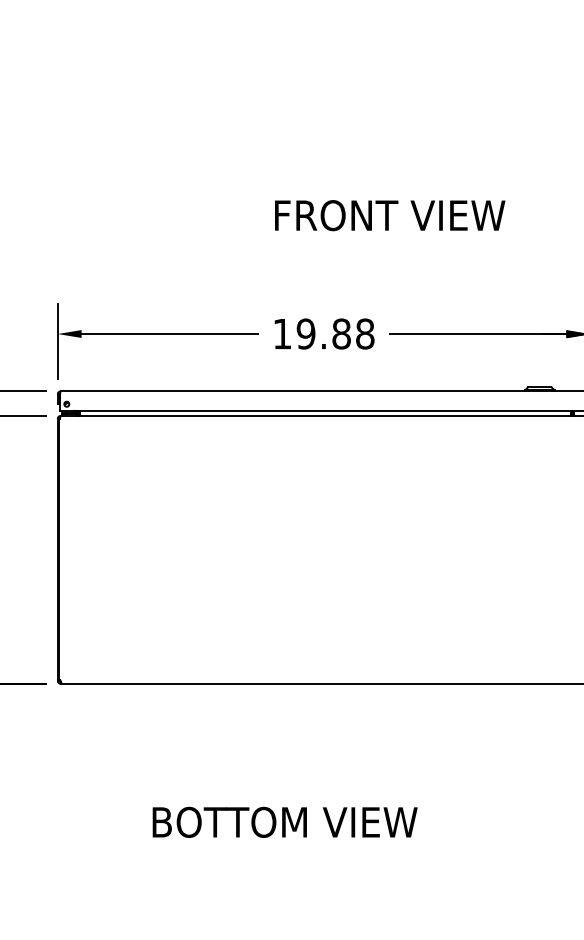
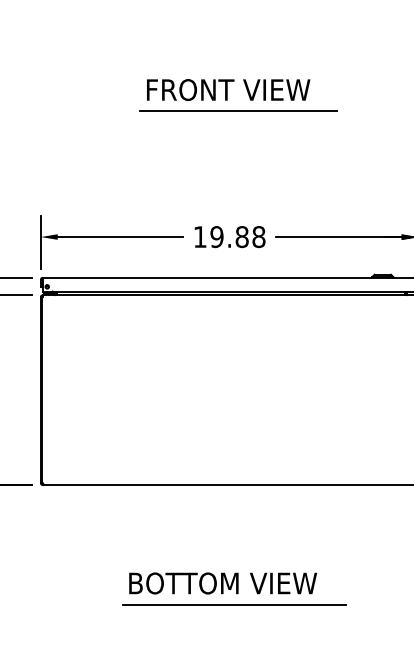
line: (336, 157) -> (238, 111), added
text: (389, 214) -> (228, 89), moved
text: (284, 822) -> (222, 583), moved
line: (330, 852) -> (234, 604), added

